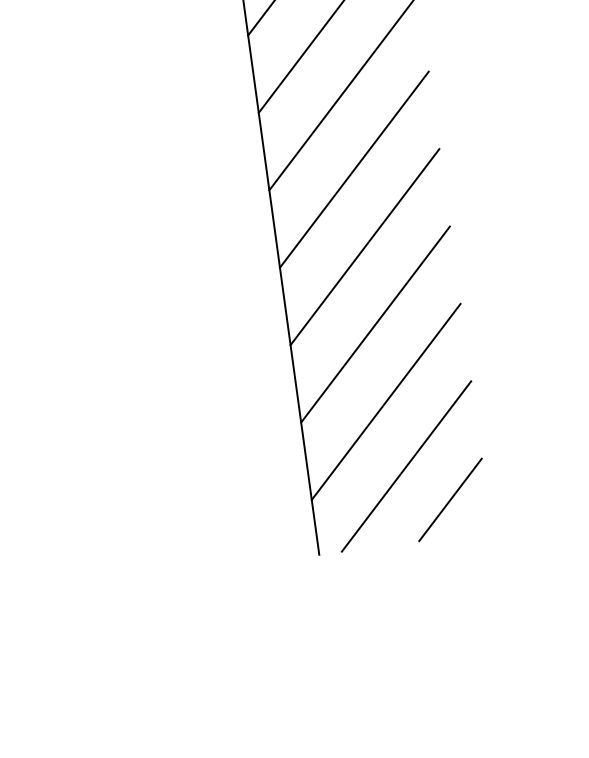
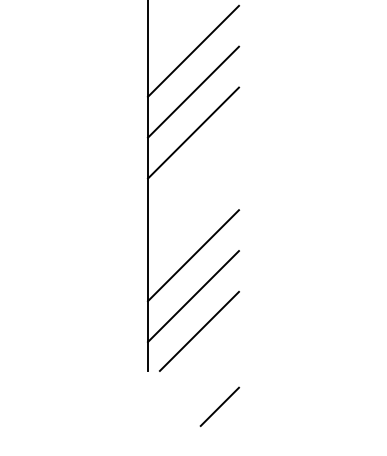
line: (352, 169) -> (192, 173), removed
line: (362, 246) -> (192, 214), removed
line: (449, 499) -> (219, 406), moved

